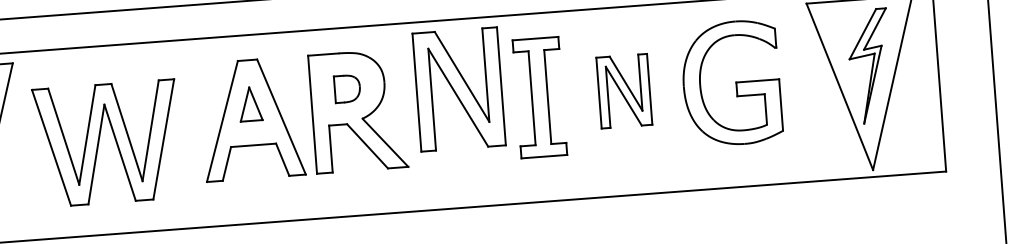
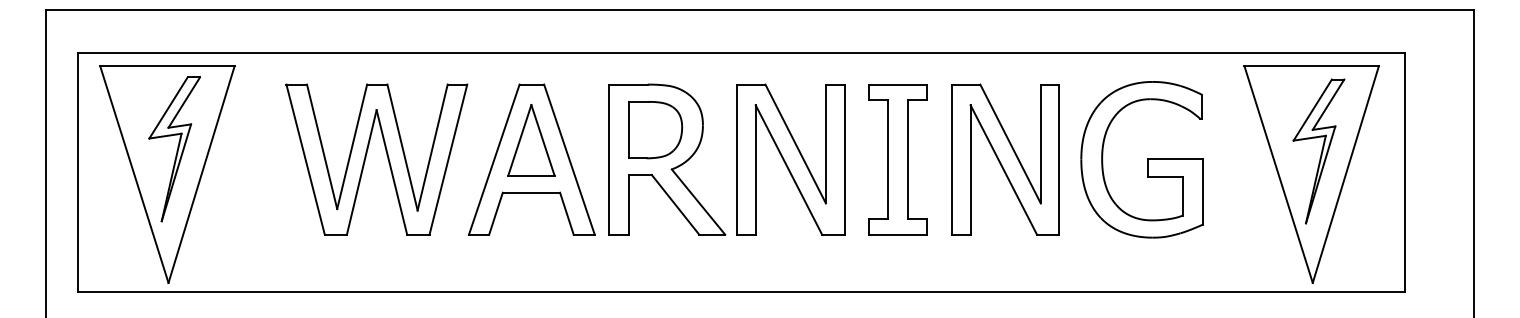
part: (347, 89) -> (655, 130), size x1.67
part: (458, 89) -> (790, 159), moved
part: (624, 91) -> (1005, 159), size x1.67
part: (250, 104) -> (531, 140), size x1.67
part: (99, 142) -> (366, 157), moved

